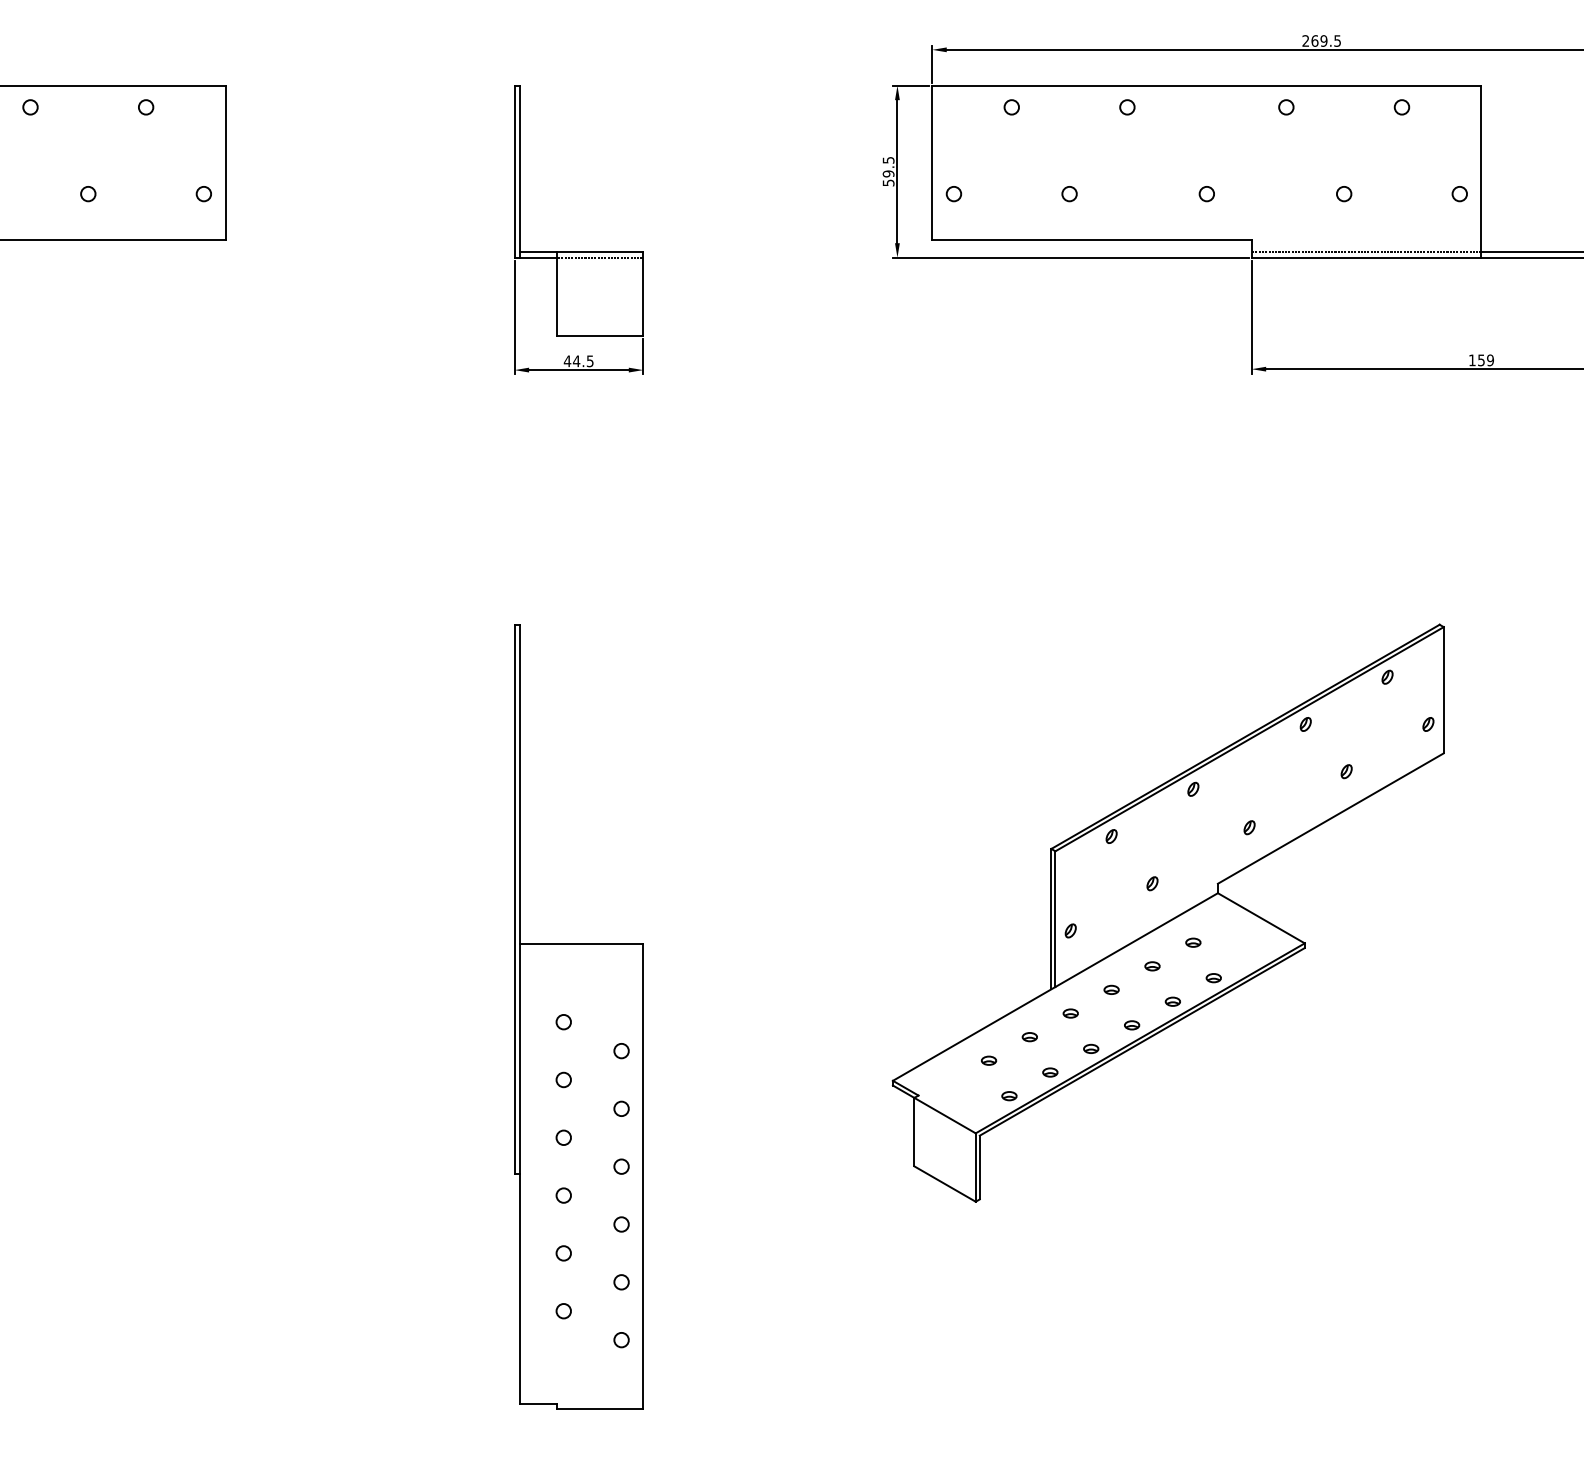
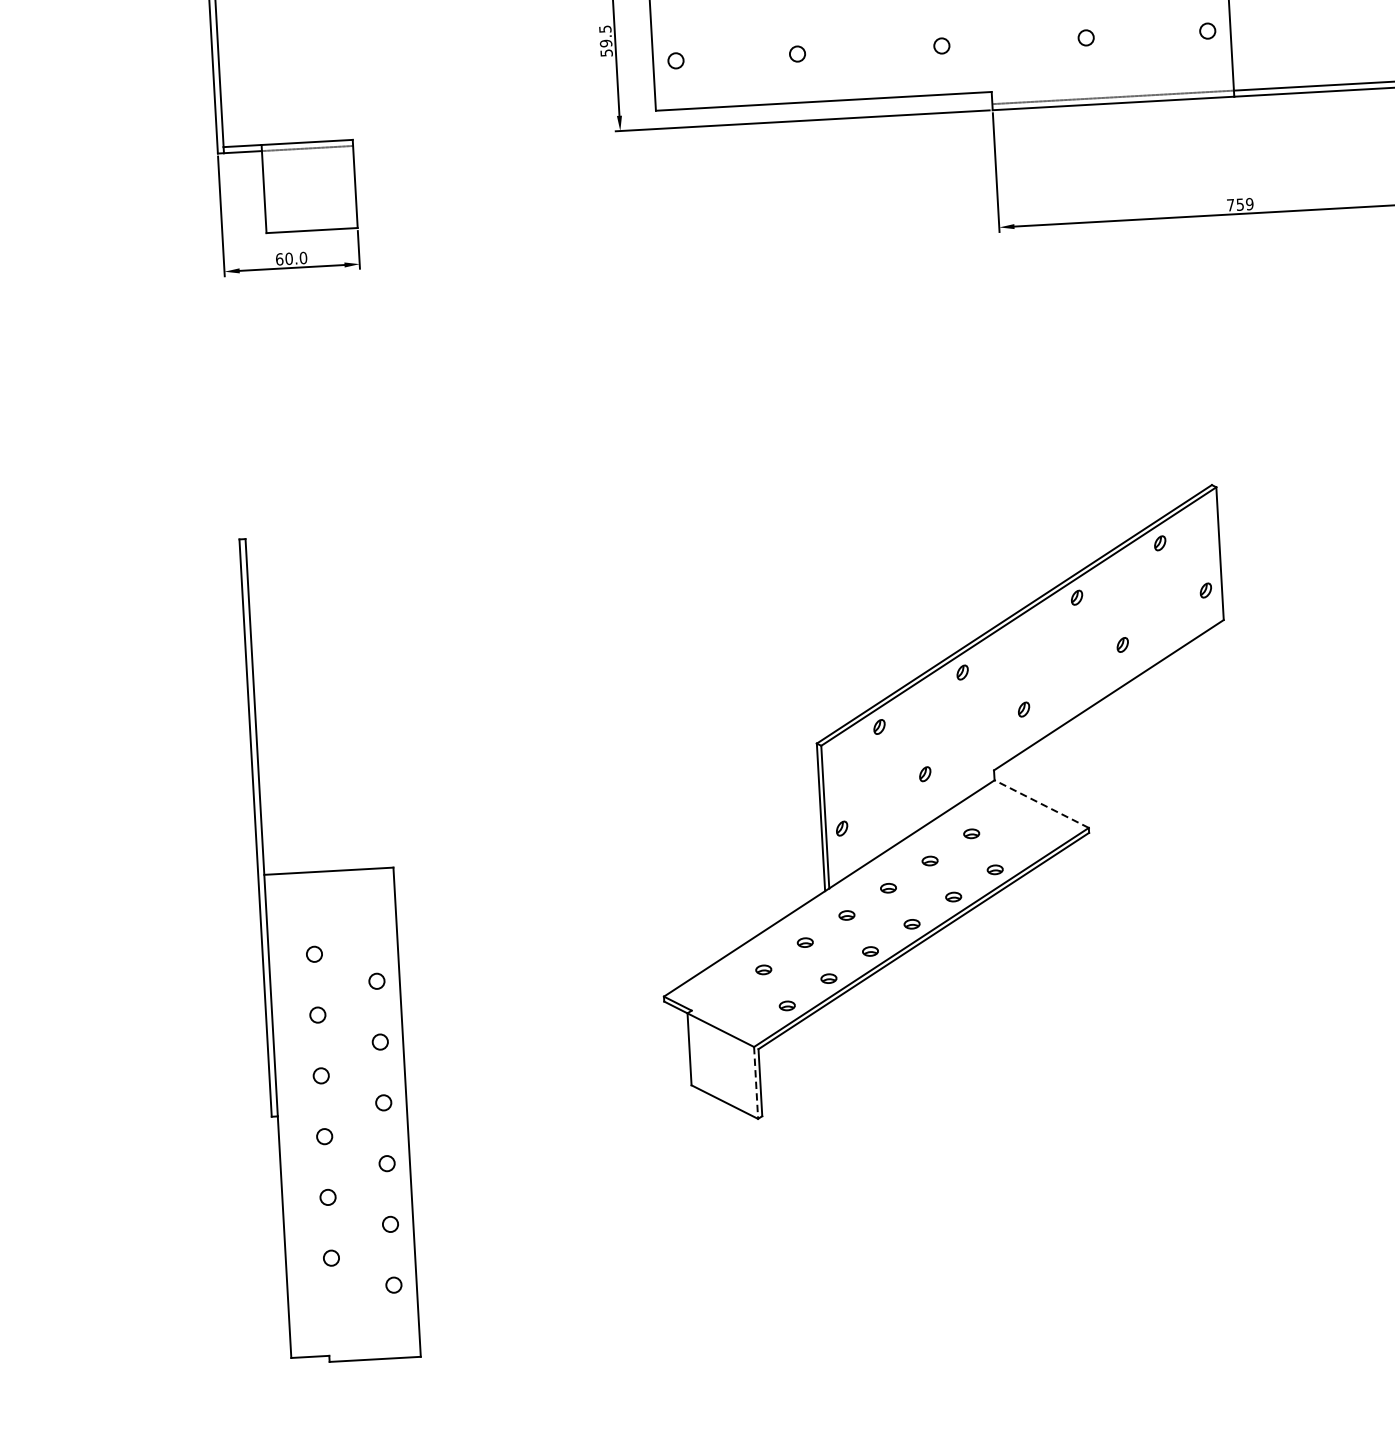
text: (1472, 360) -> (1230, 205), 159 -> 759
text: (578, 361) -> (291, 258), 44.5 -> 60.0
line: (1260, 918) -> (1040, 804), solid -> dashed
line: (975, 1168) -> (755, 1083), solid -> dashed

